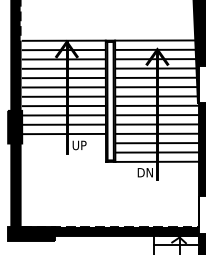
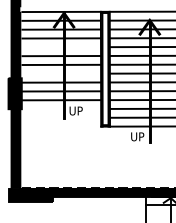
line: (63, 77) -> (60, 46), removed
line: (63, 105) -> (60, 73), removed
text: (144, 172) -> (137, 136), DN -> UP

